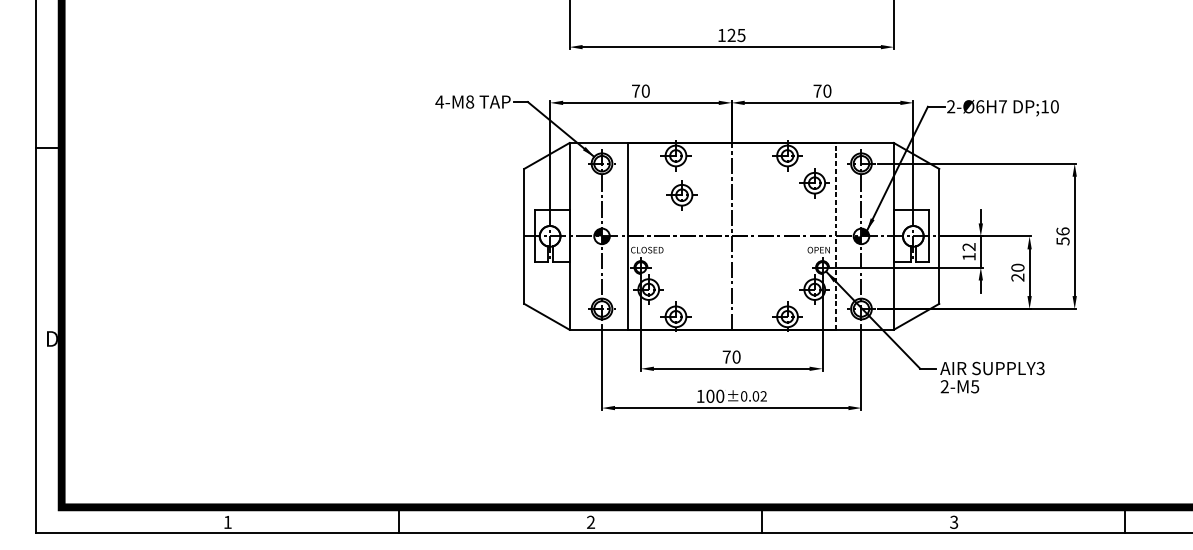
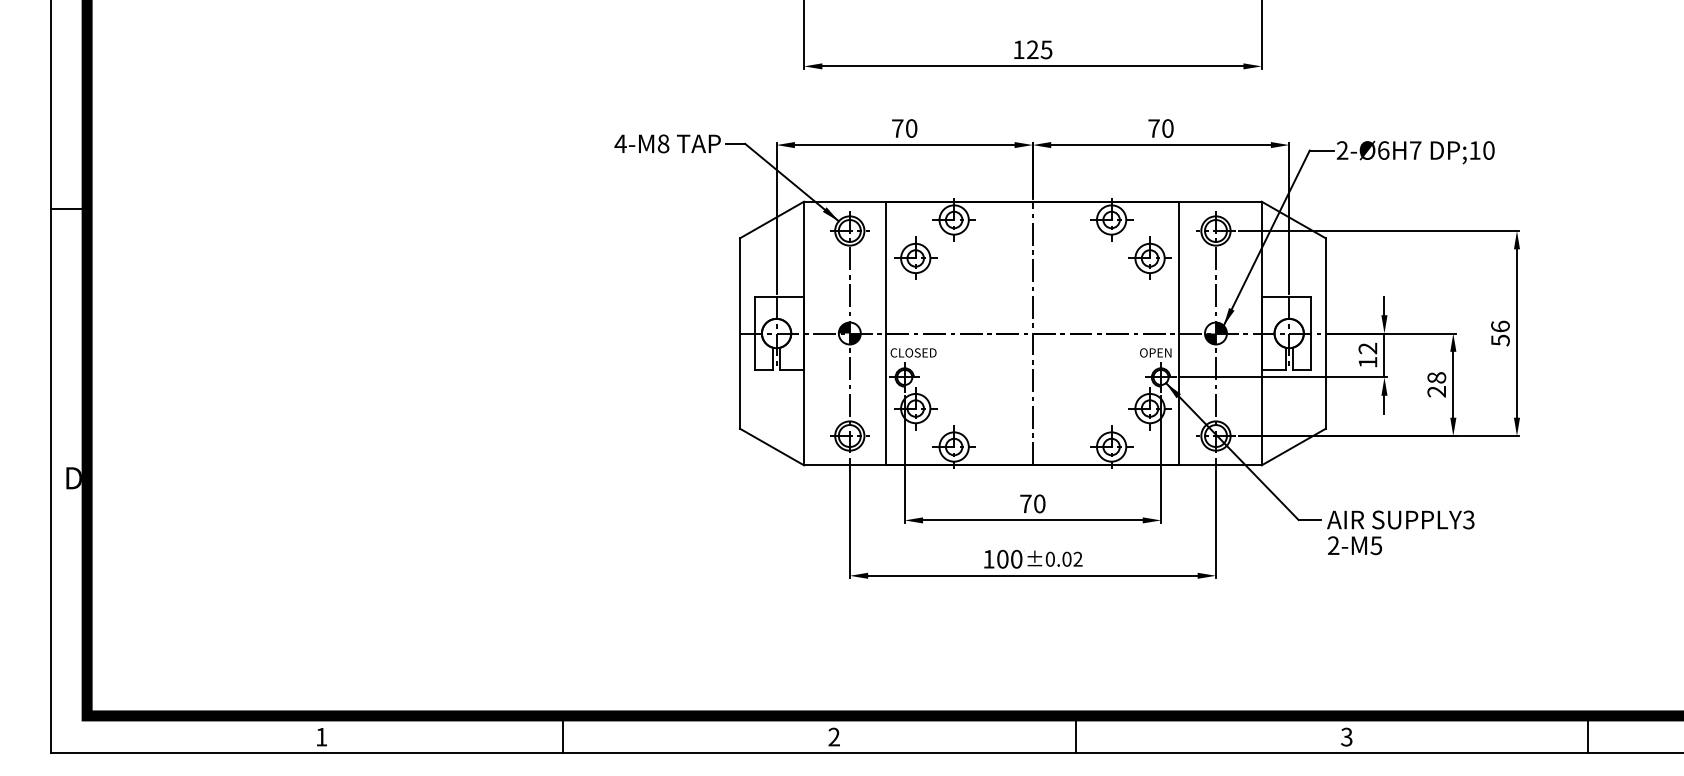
part: (681, 194) -> (915, 257), moved
line: (835, 236) -> (1179, 333), dashed -> solid
text: (1017, 267) -> (1436, 377), 20 -> 28

